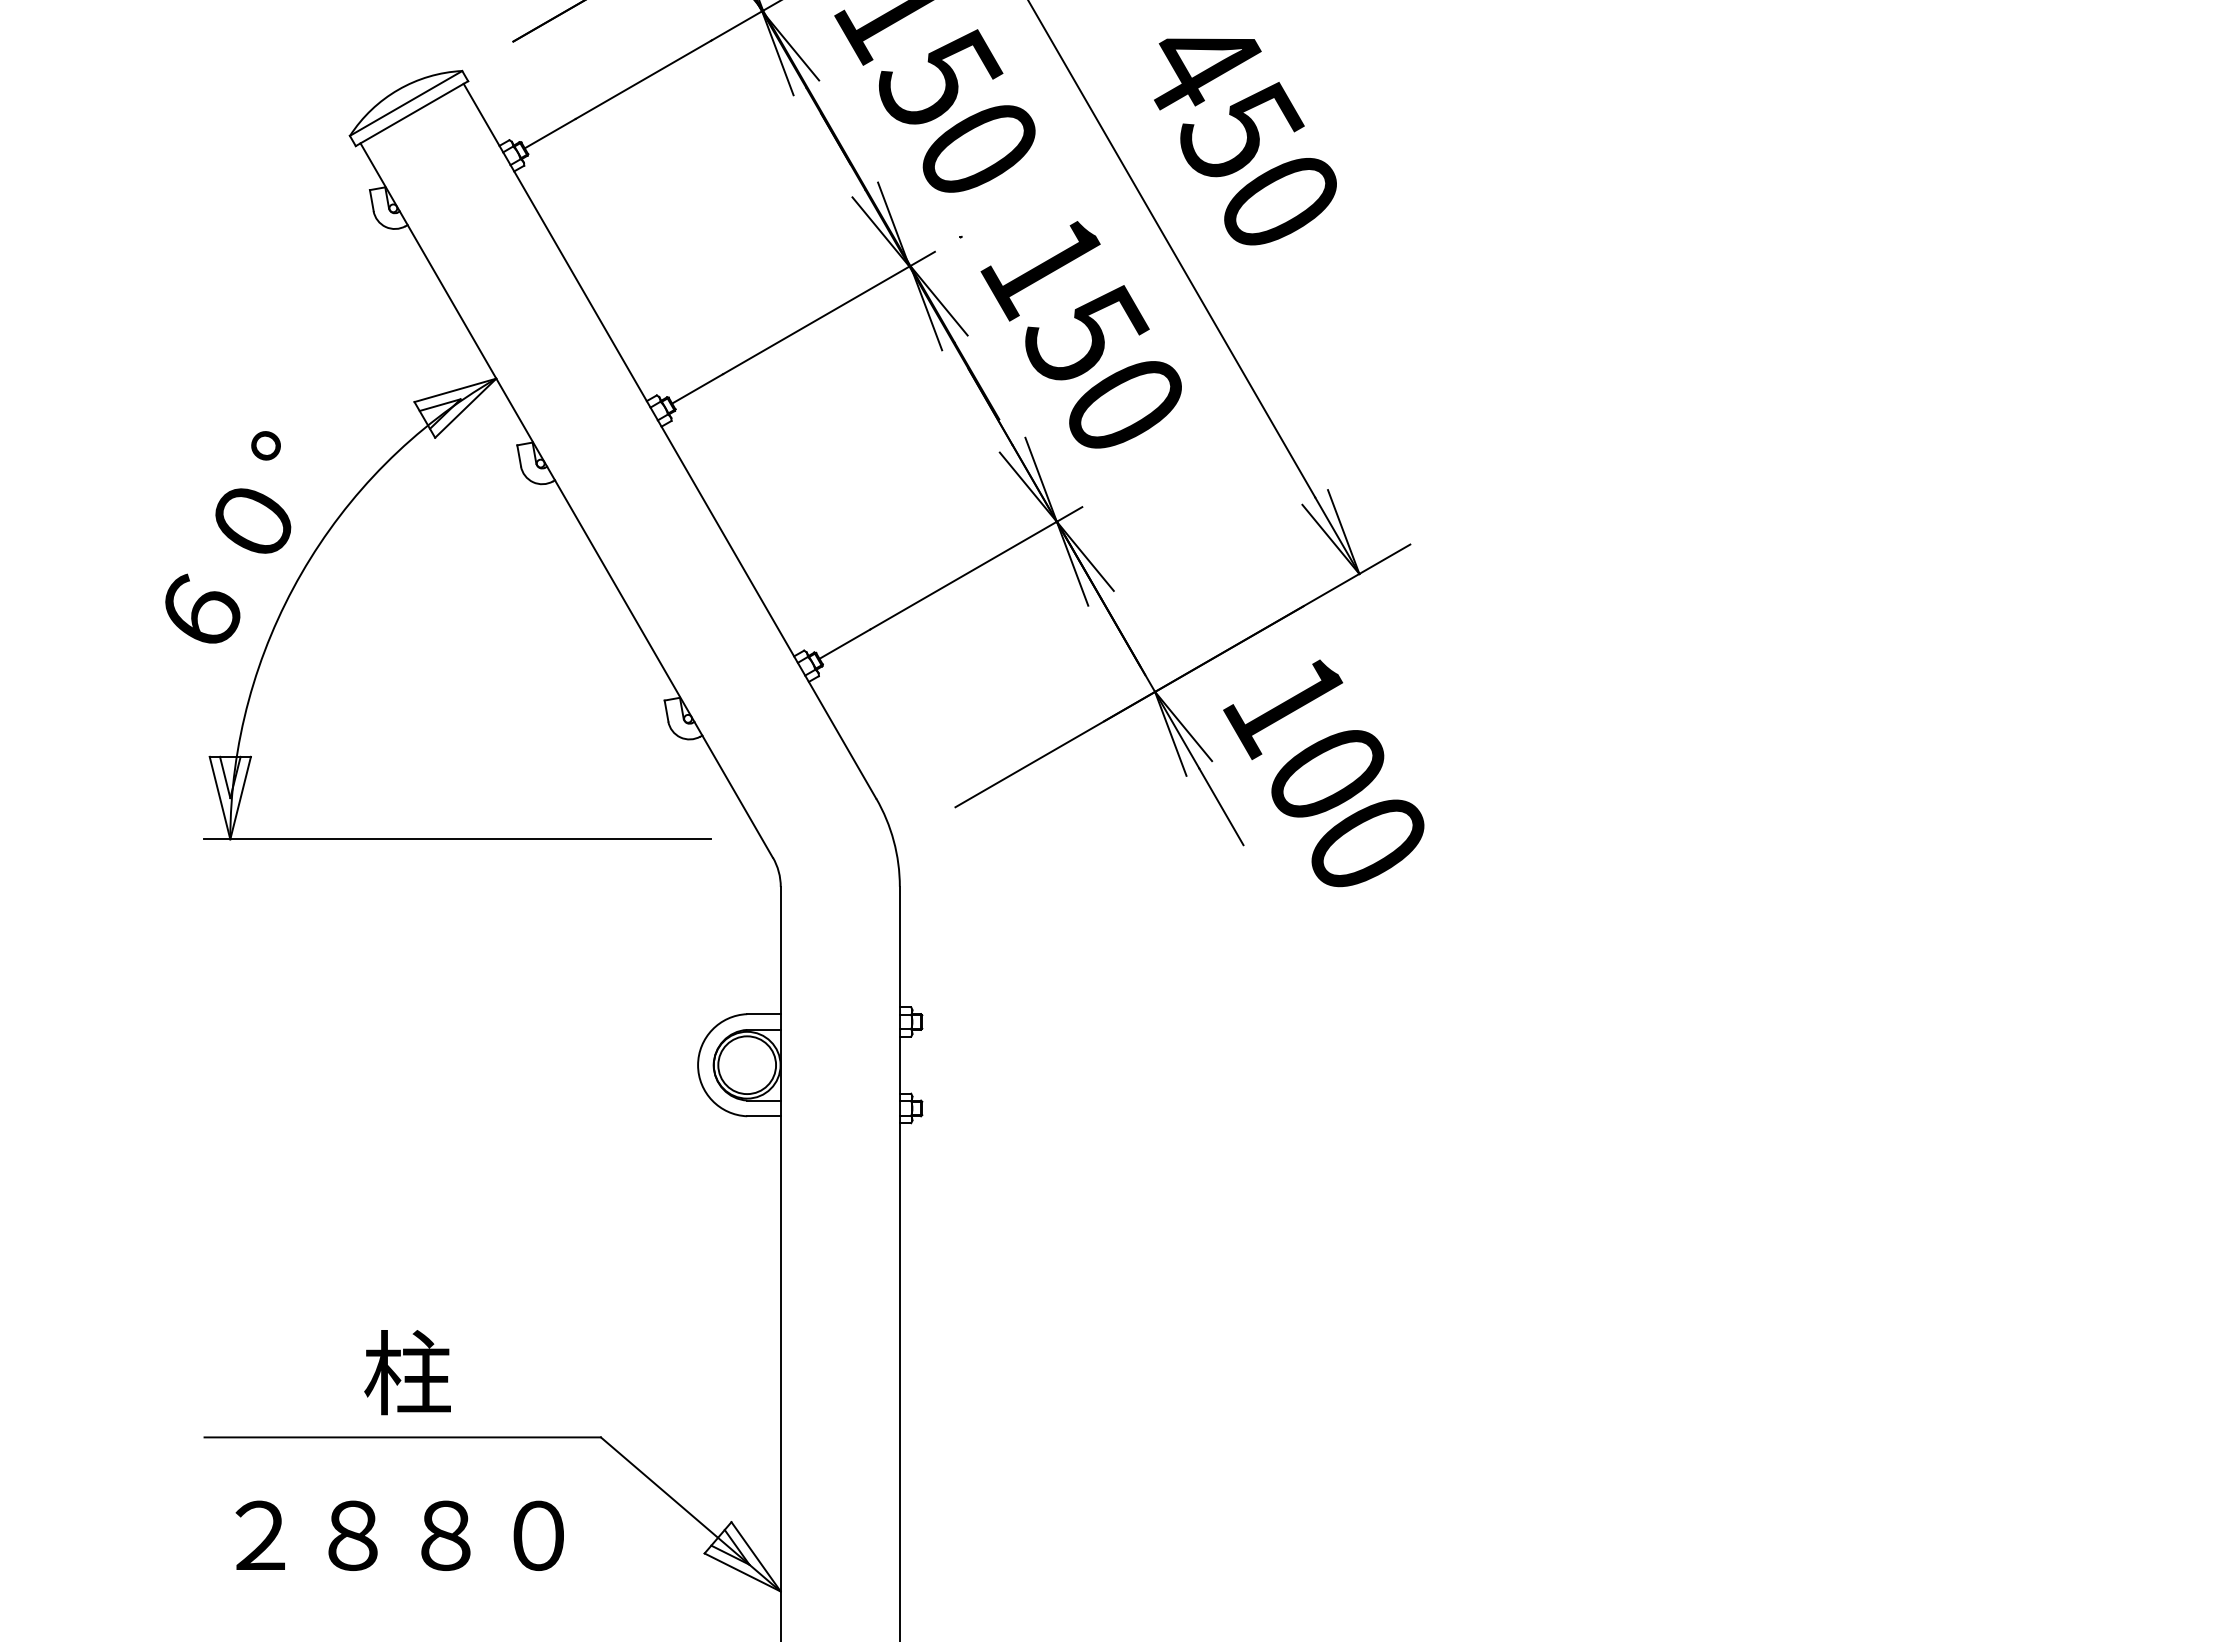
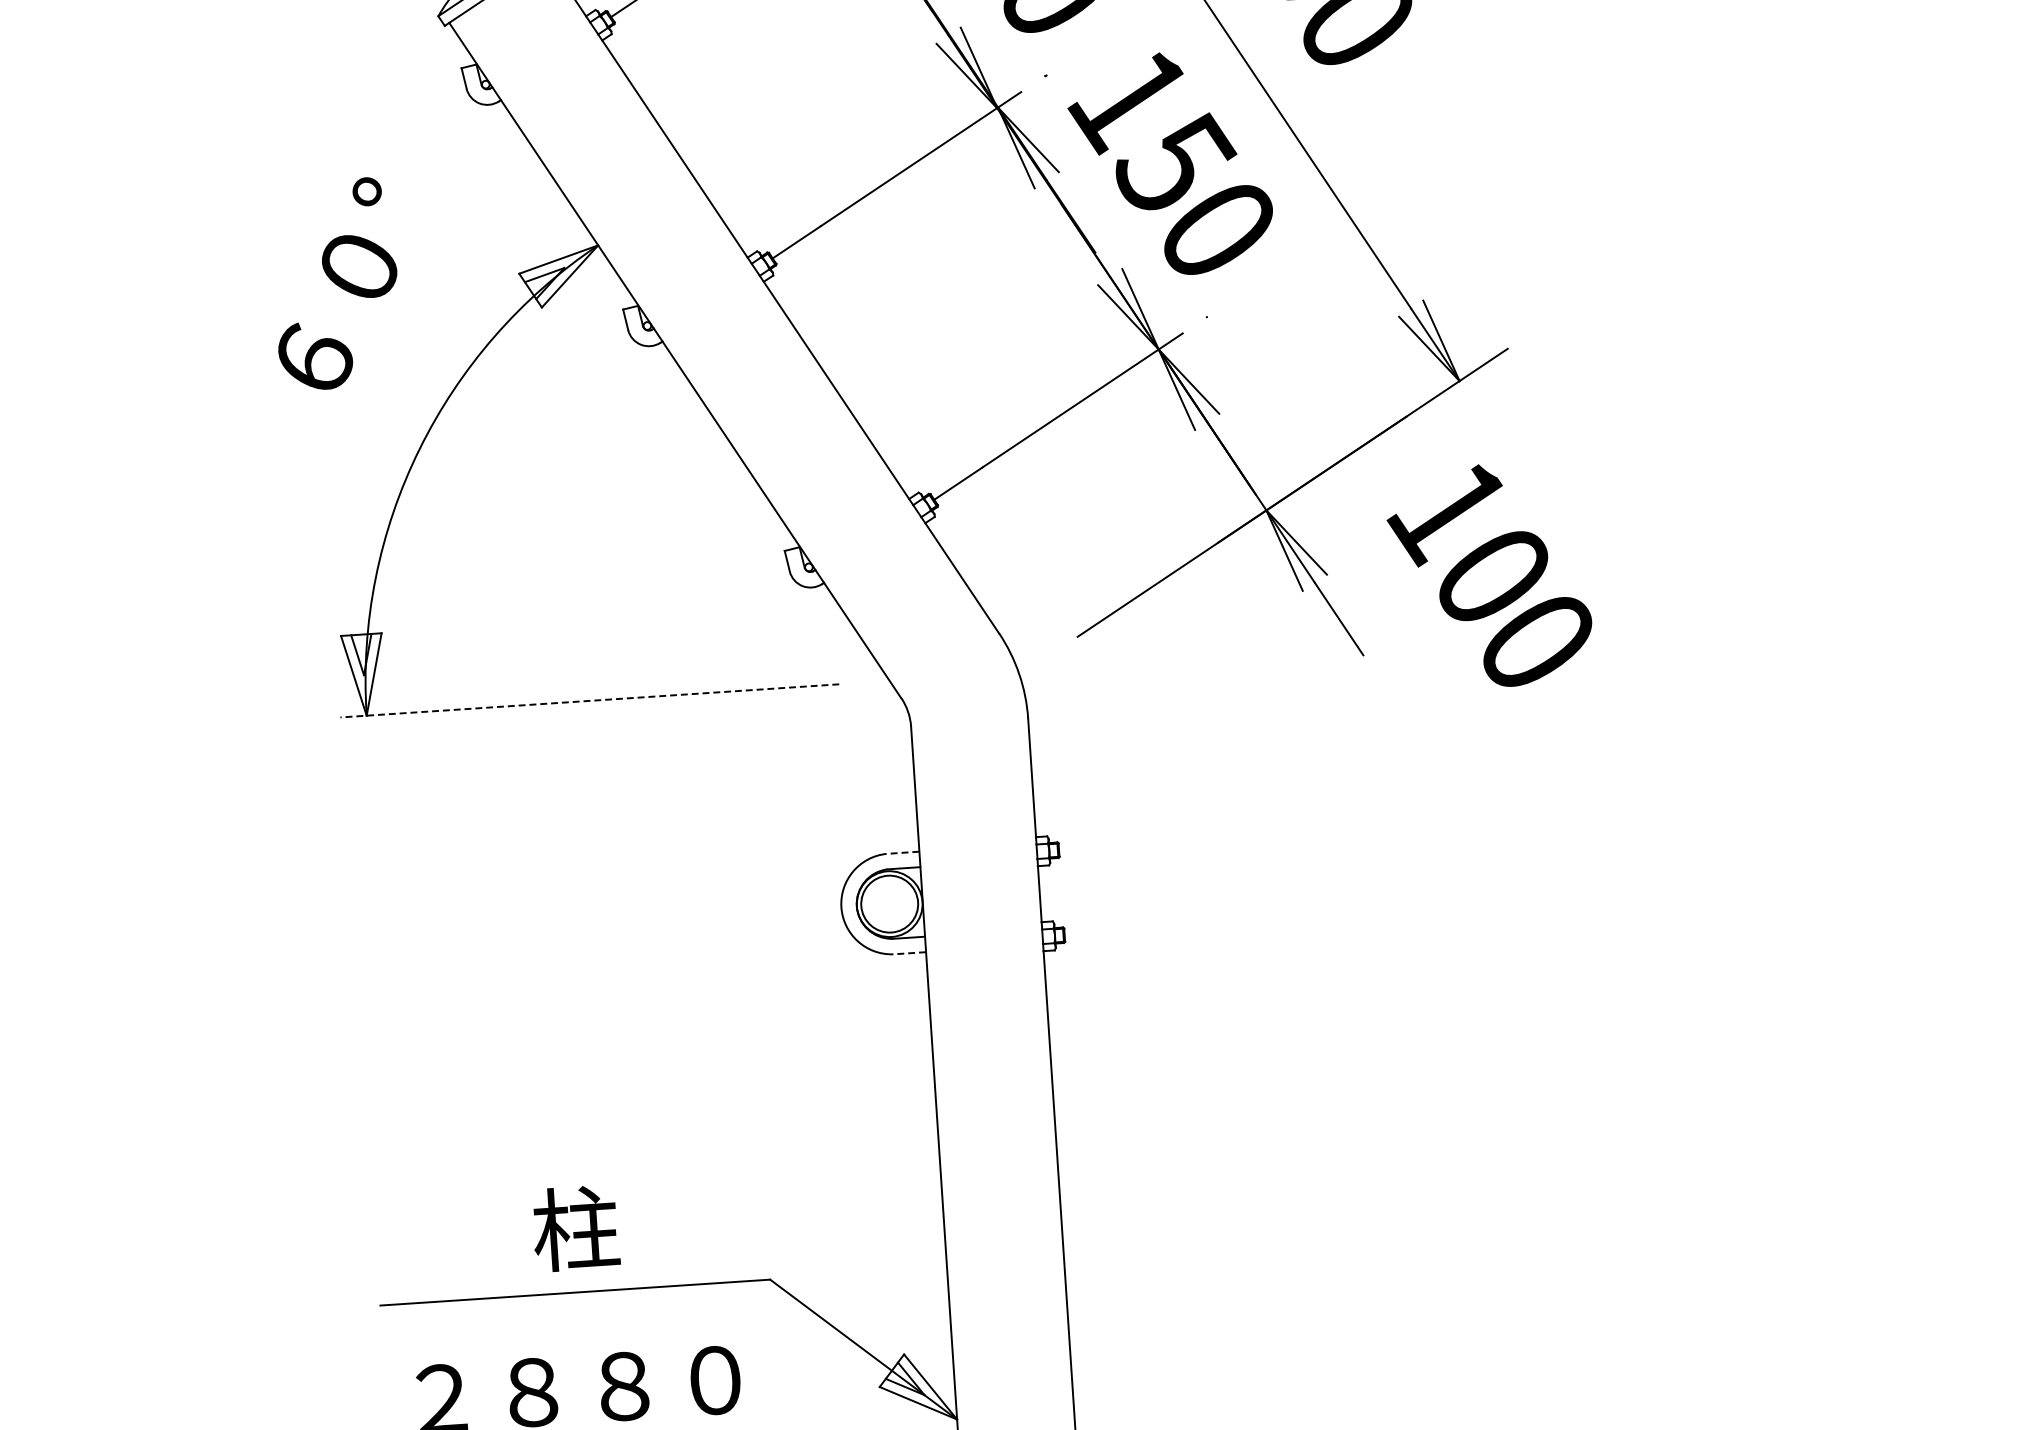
text: (228, 537) -> (336, 284), moved
text: (1323, 773) -> (1489, 576), moved
line: (457, 839) -> (590, 701), solid -> dashed
line: (763, 1014) -> (902, 853), solid -> dashed
line: (763, 1116) -> (909, 953), solid -> dashed

